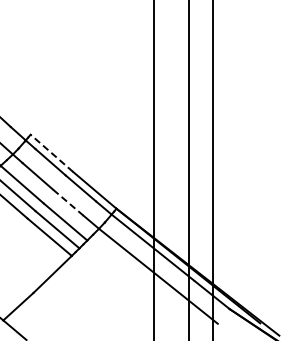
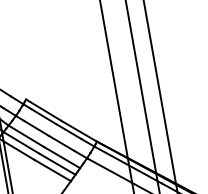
line: (51, 153) -> (43, 110), dashed -> solid
line: (67, 202) -> (61, 143), dashed -> solid

